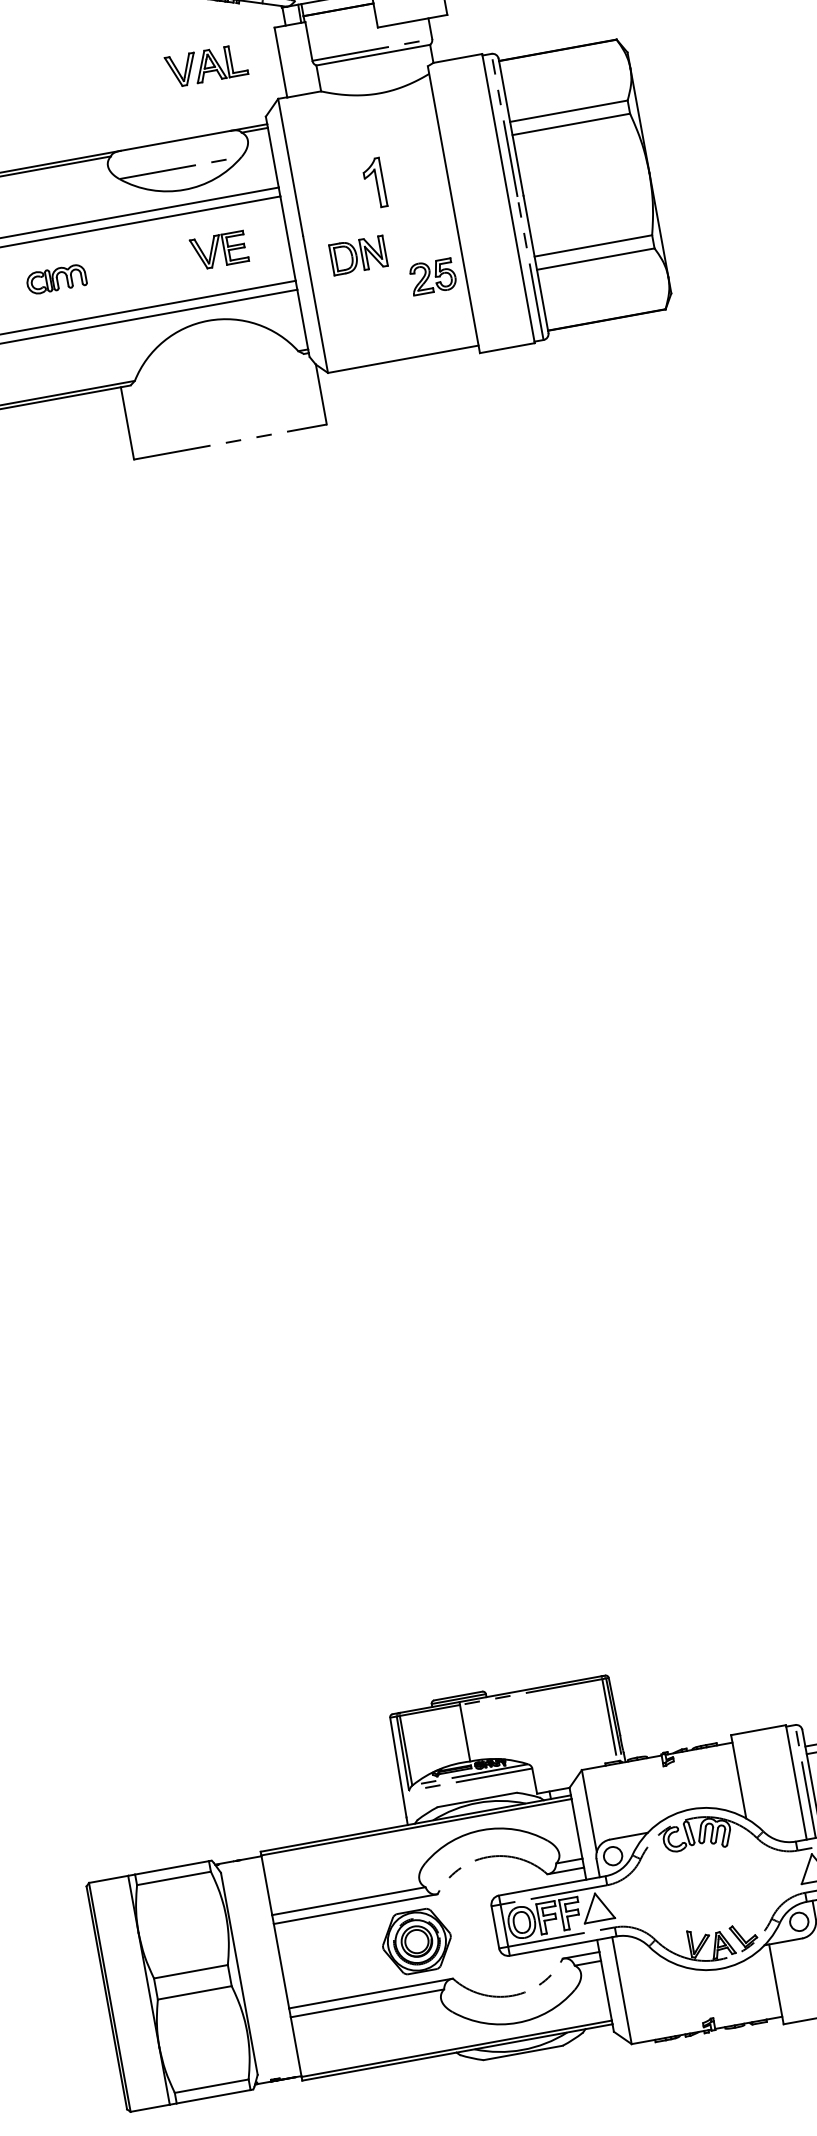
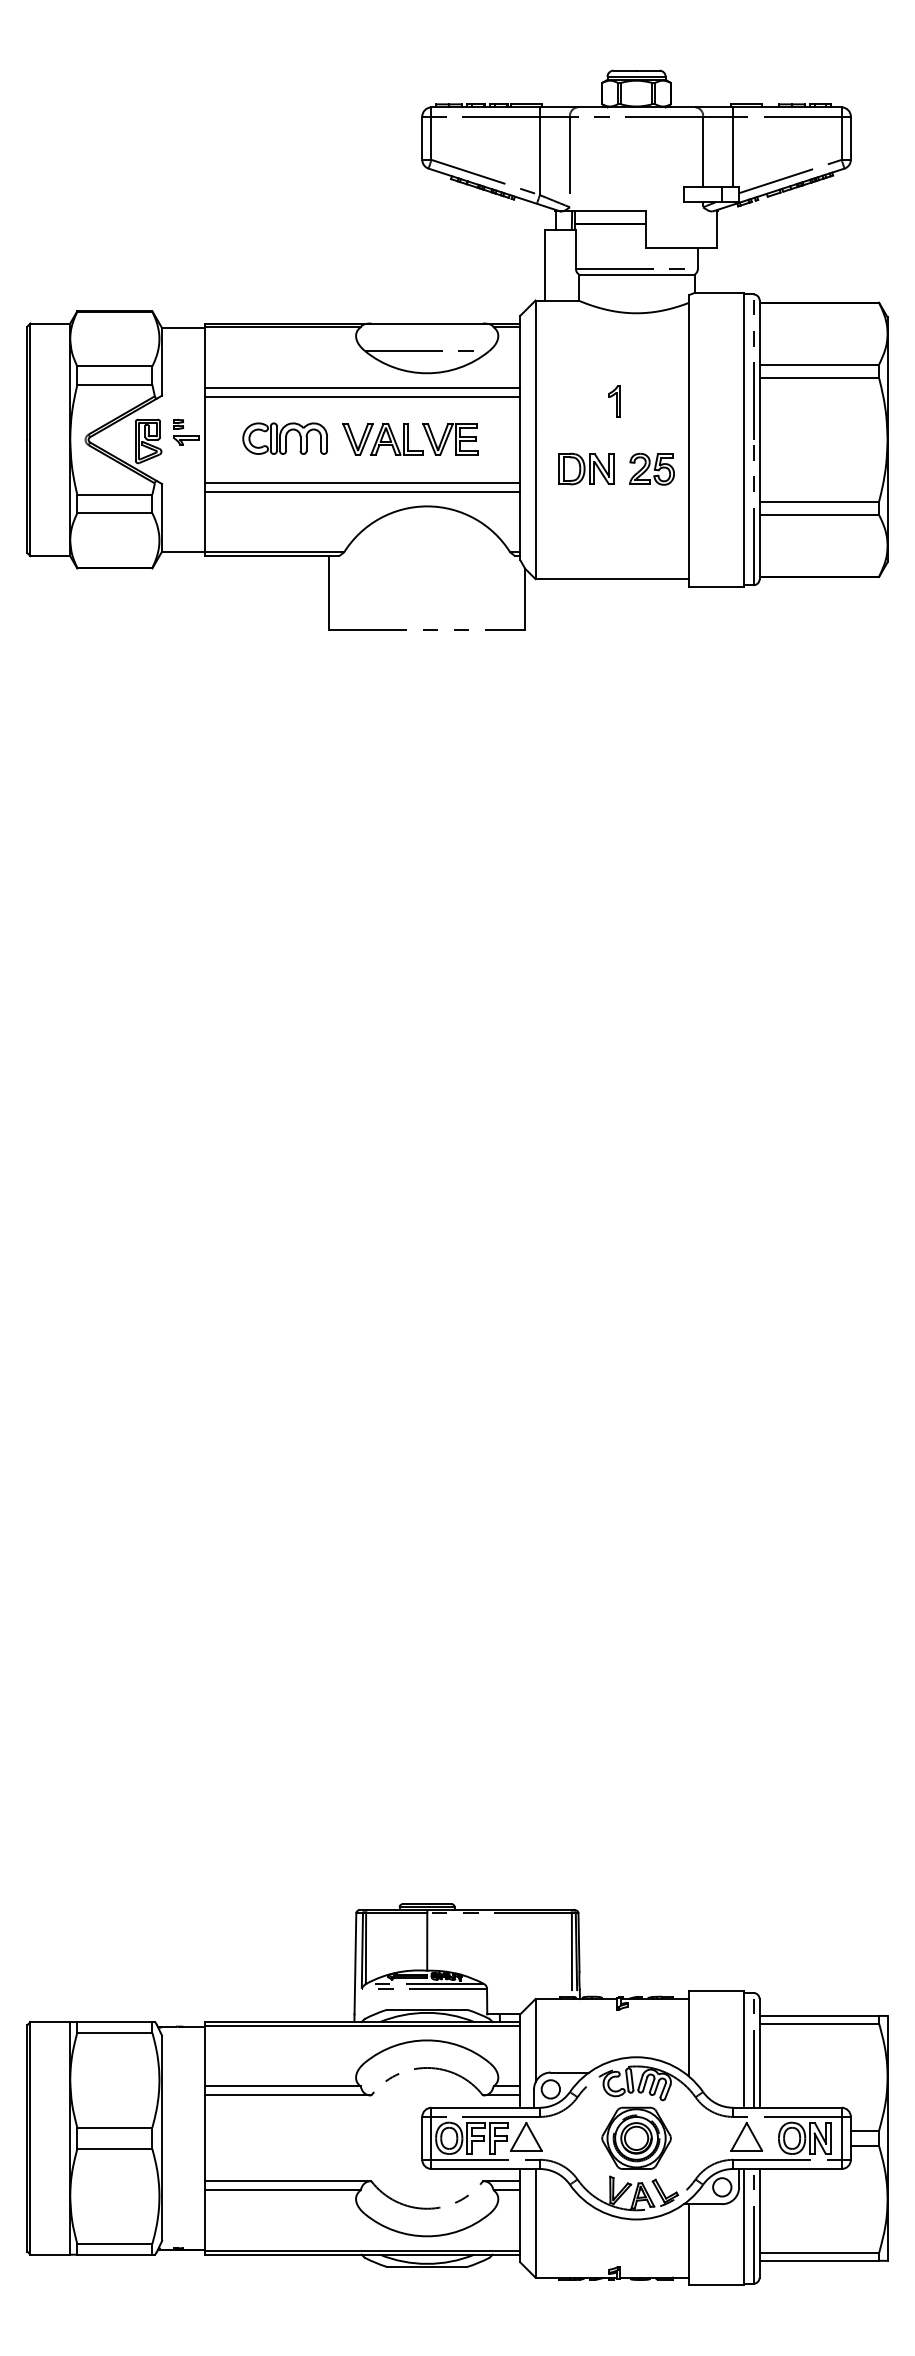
part: (206, 66) -> (382, 439), moved
part: (373, 184) -> (614, 401), size x0.62
part: (432, 276) -> (651, 468), moved
part: (55, 279) -> (284, 438), size x1.43
part: (416, 1940) -> (636, 2137), moved

